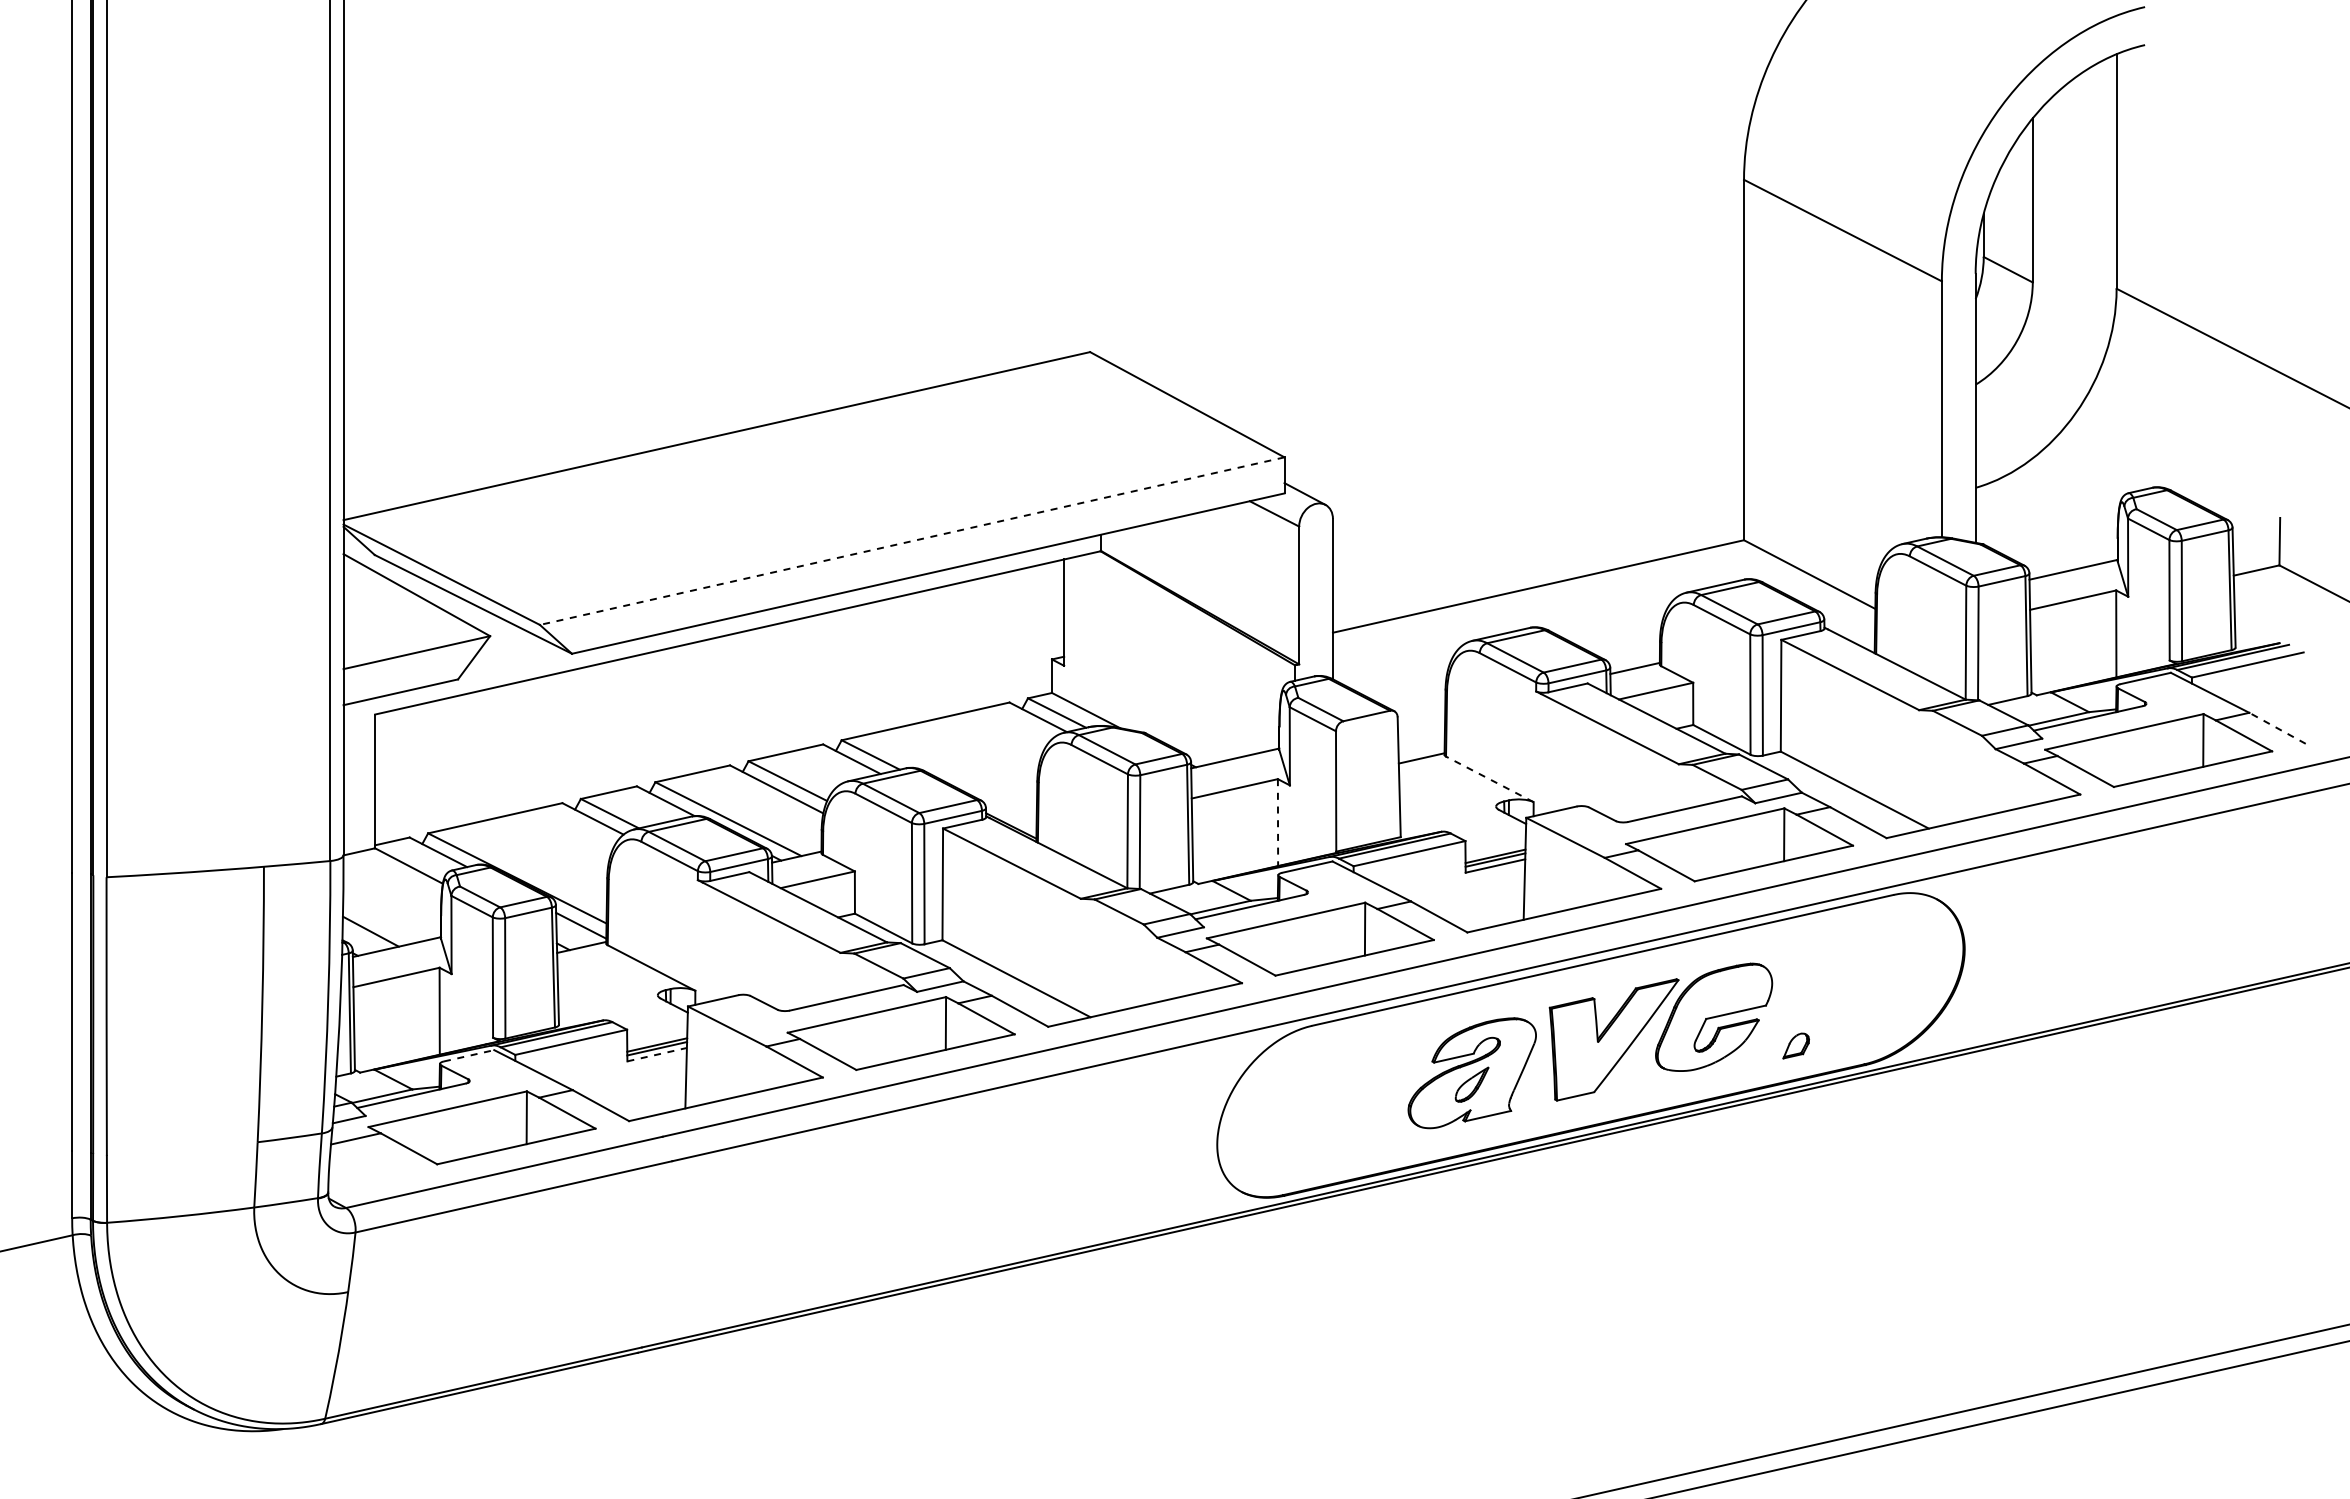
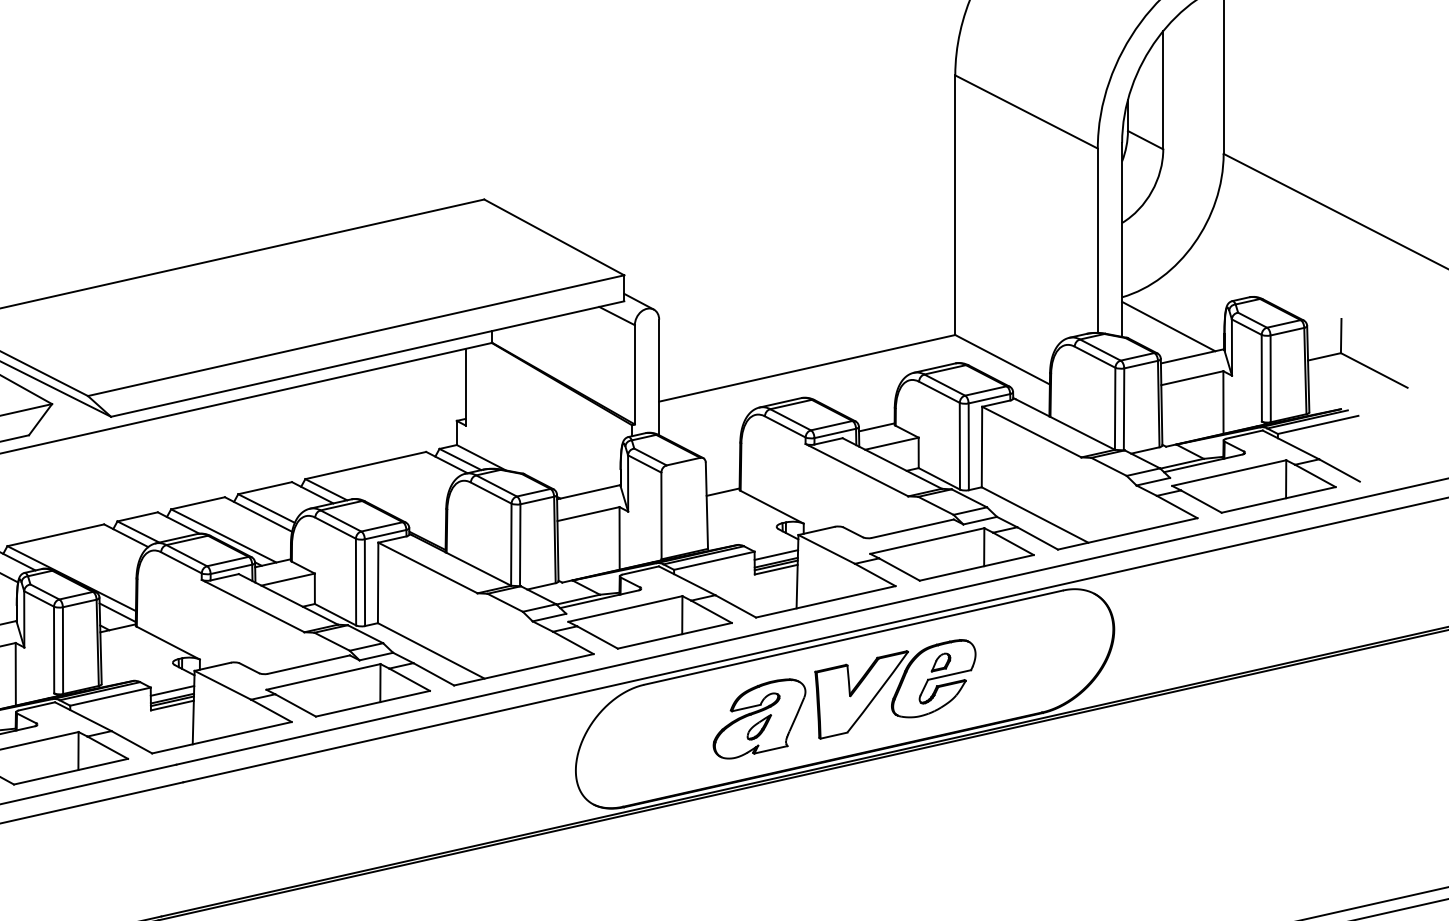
line: (2039, 528) -> (1168, 326), added
line: (912, 541) -> (356, 335), dashed -> solid
line: (2277, 728) -> (1339, 470), dashed -> solid
line: (1489, 779) -> (771, 507), dashed -> solid
line: (1278, 823) -> (619, 539), dashed -> solid
line: (1495, 845) -> (776, 554), added
line: (657, 1034) -> (172, 691), added
part: (1795, 1045) -> (940, 662), moved
line: (657, 1054) -> (172, 705), dashed -> solid
line: (469, 1055) -> (37, 706), dashed -> solid

